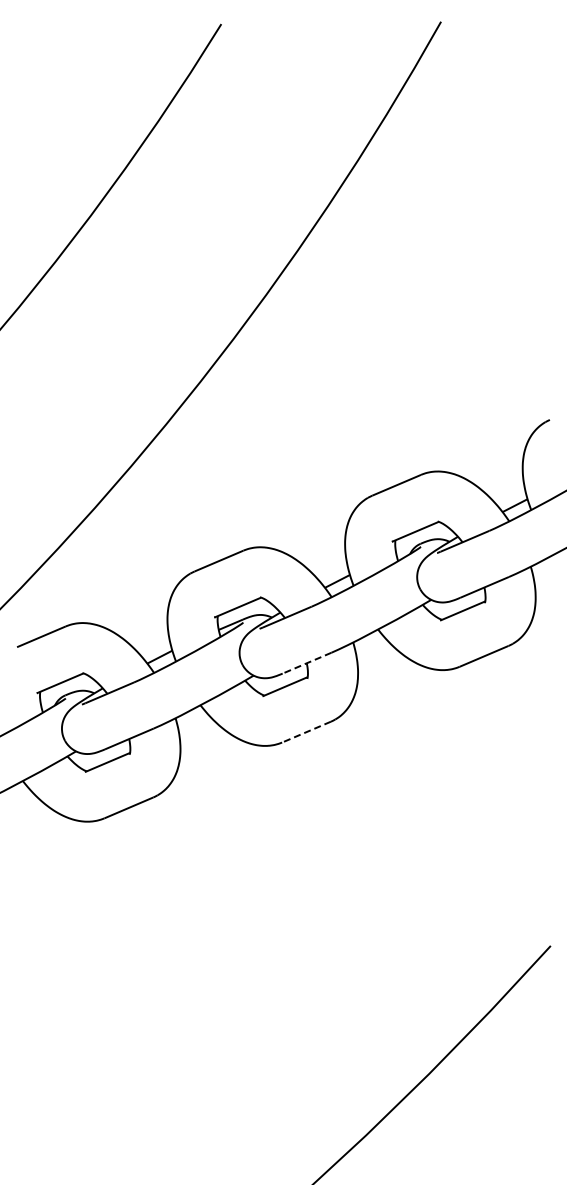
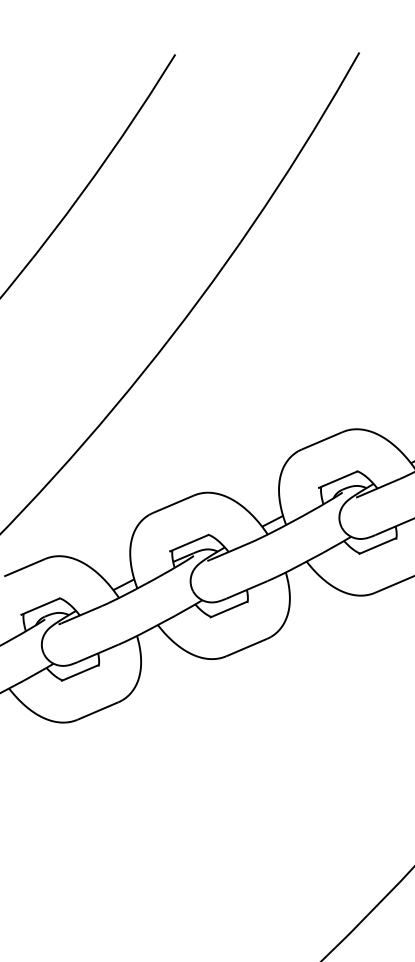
line: (307, 663) -> (247, 590), dashed -> solid
line: (306, 732) -> (246, 647), dashed -> solid

